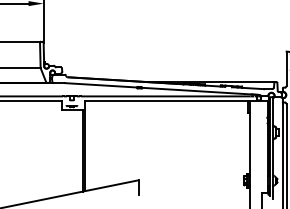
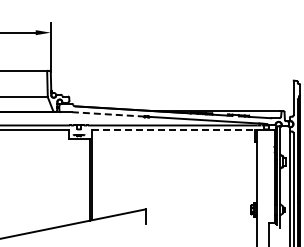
line: (101, 85) -> (108, 114), solid -> dashed
line: (167, 101) -> (174, 130), solid -> dashed

